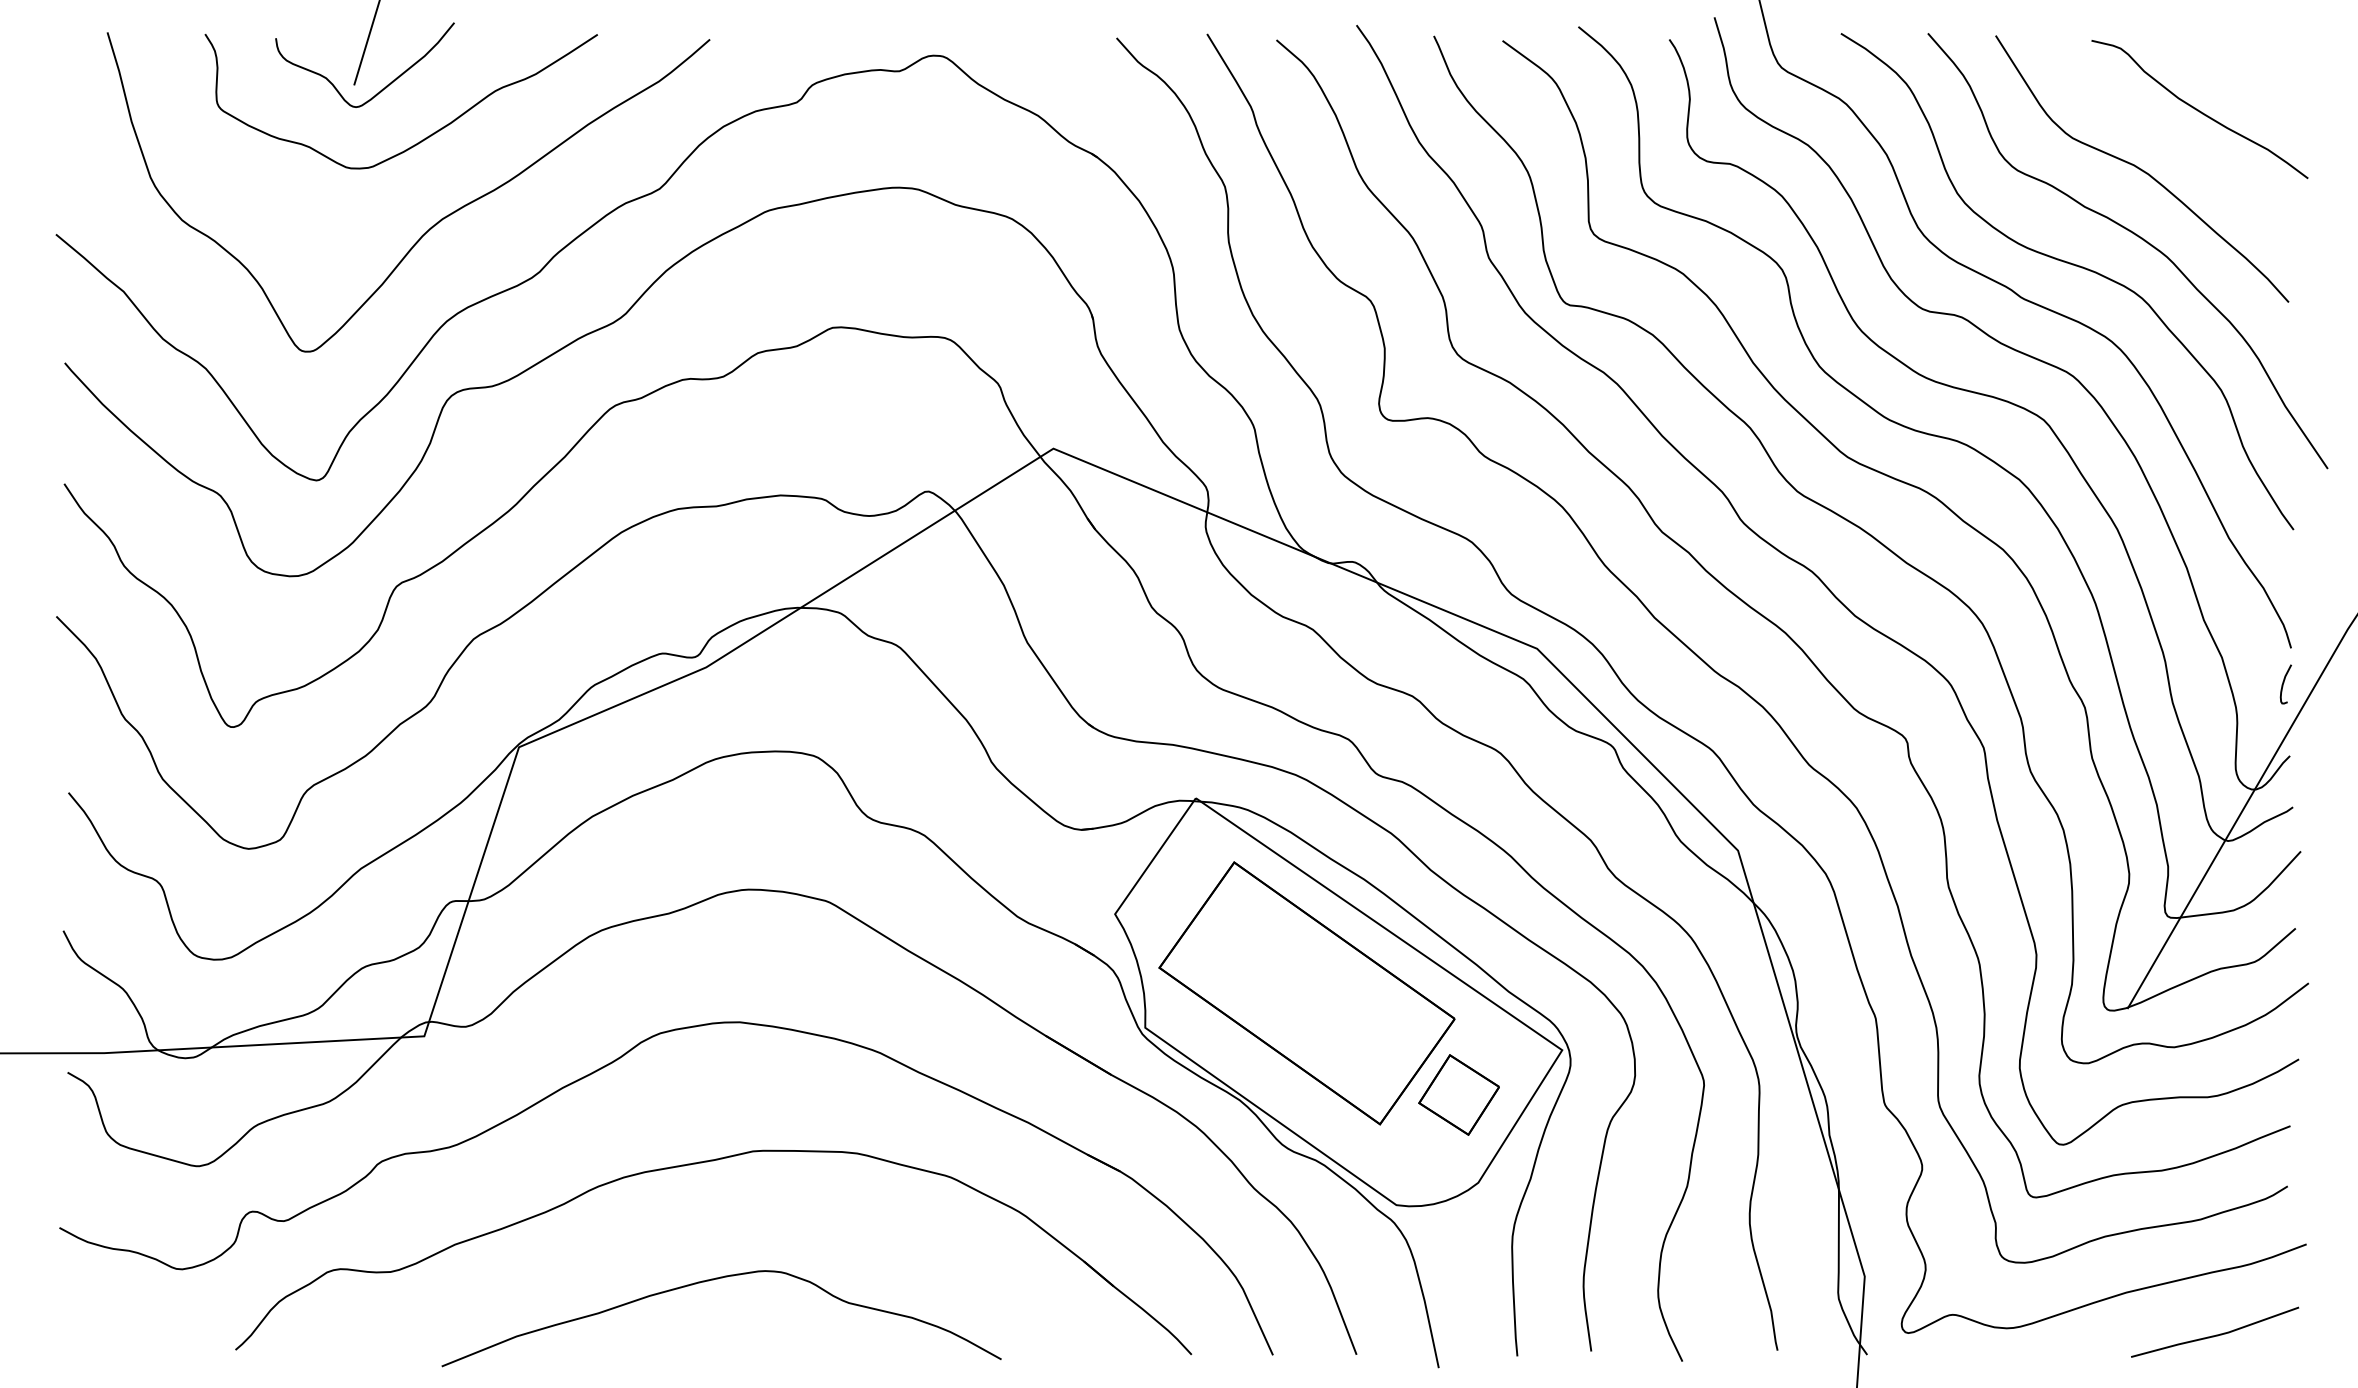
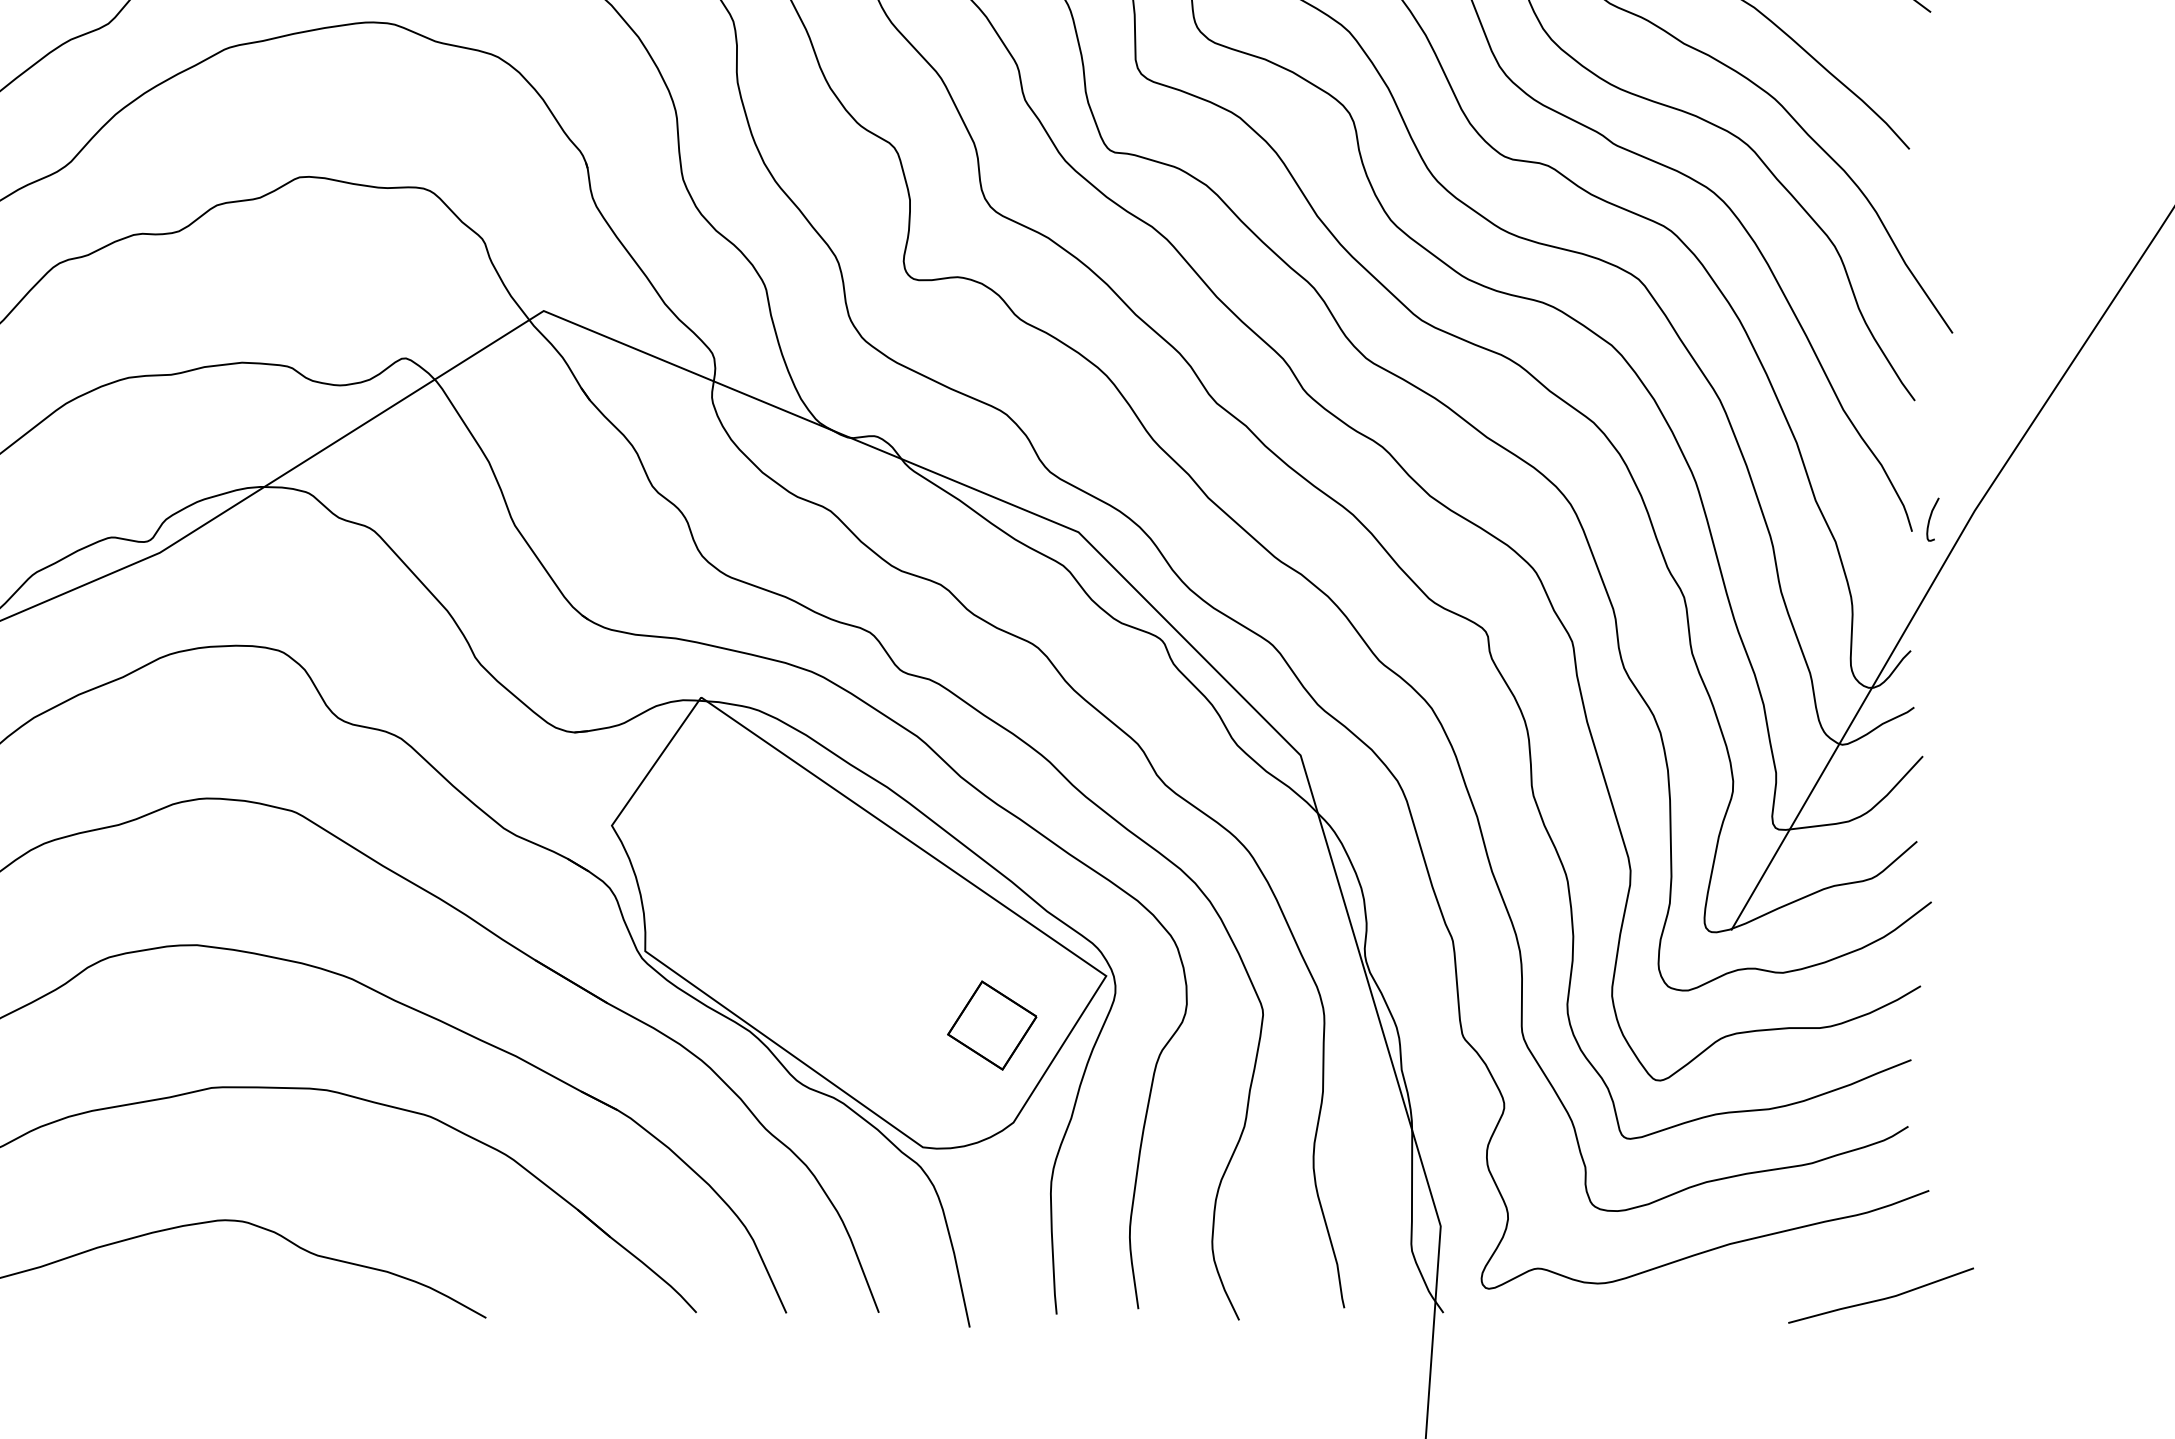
curve: (2284, 683) -> (1931, 518), moved
part: (1306, 993) -> (823, 913), removed
line: (2216, 1334) -> (1882, 1298), moved

